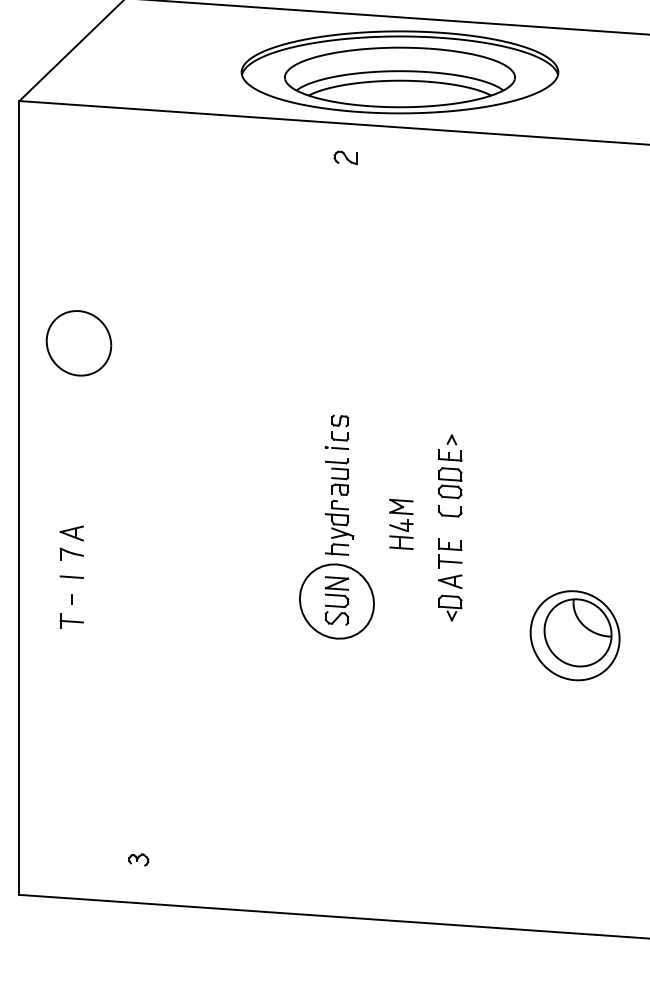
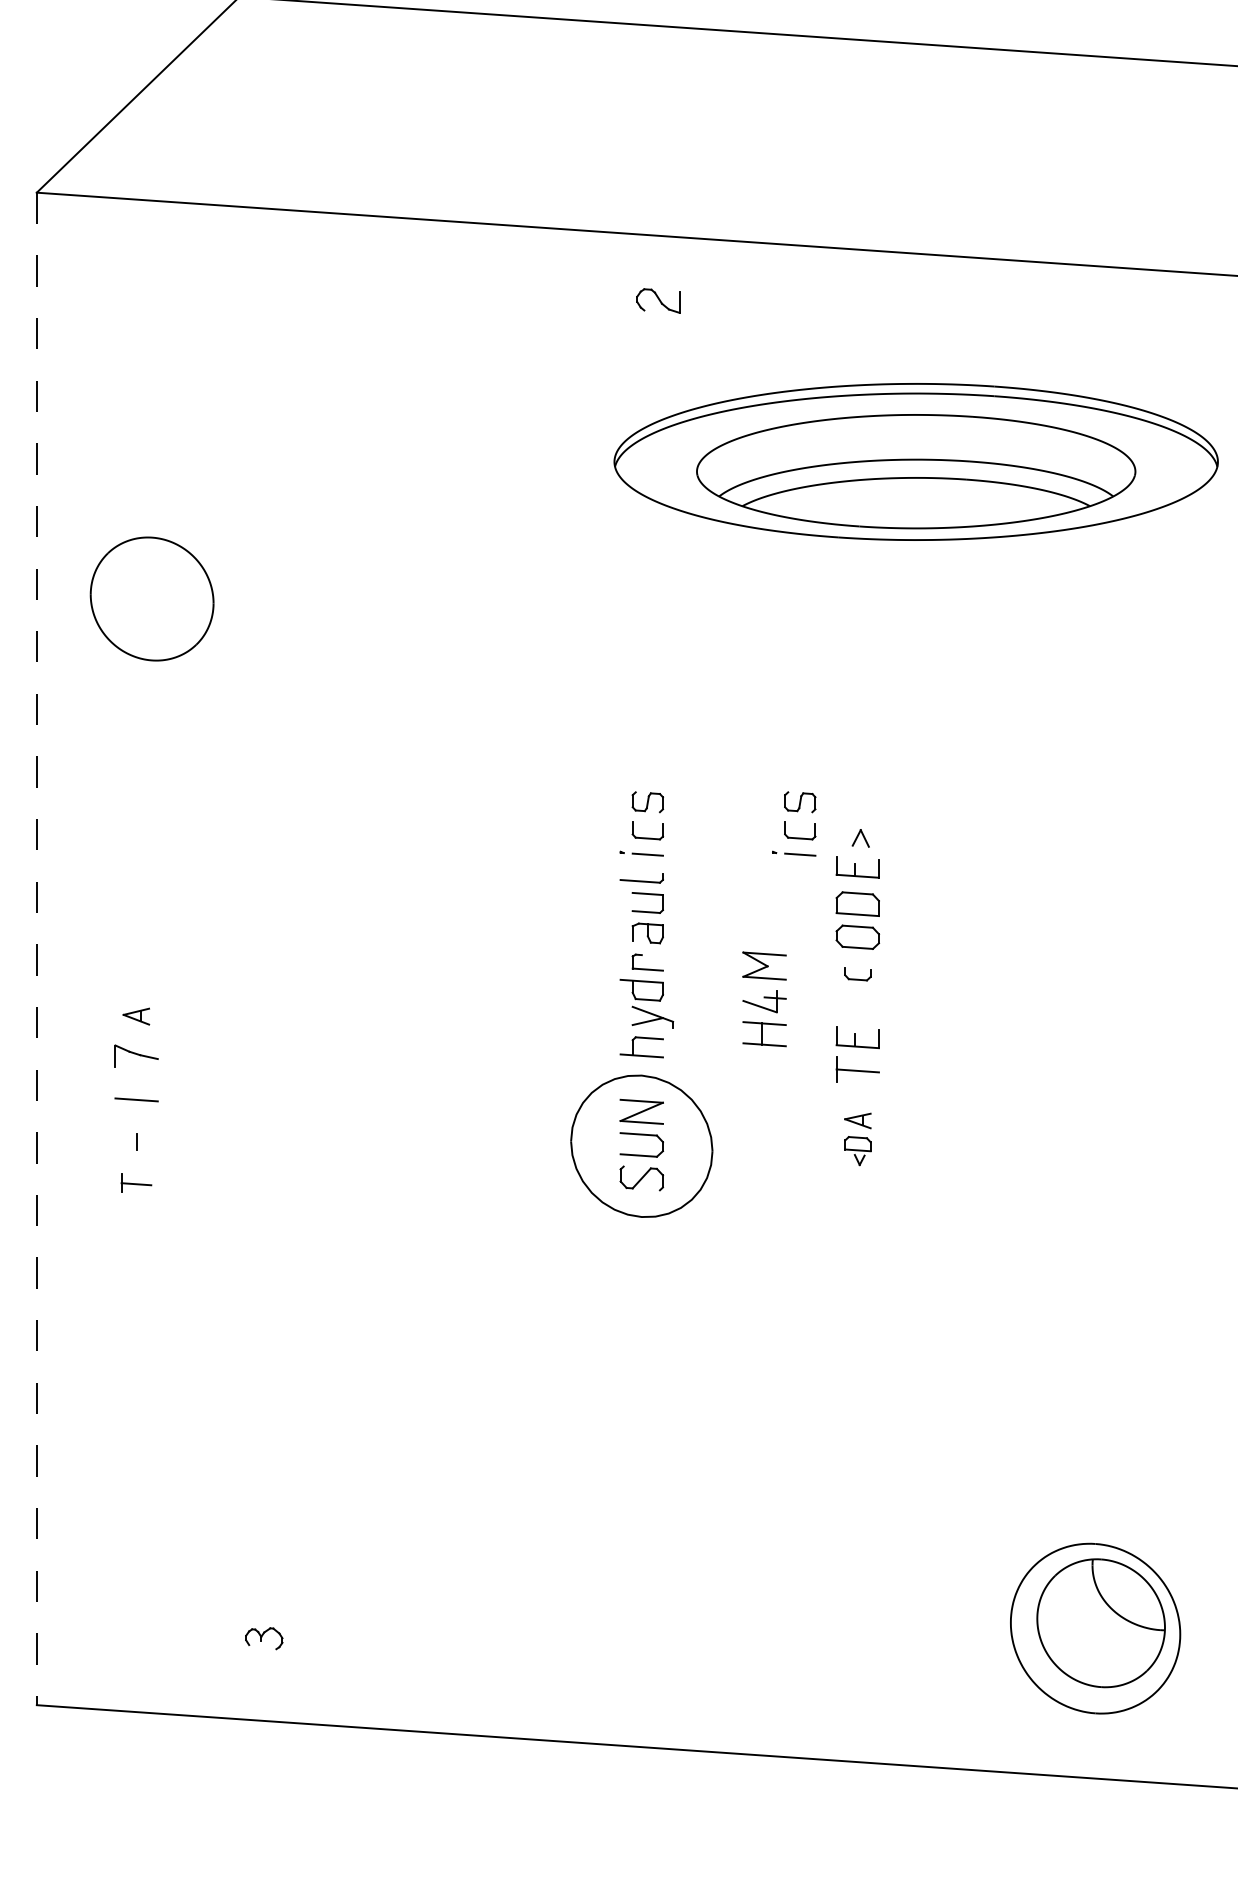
part: (399, 72) -> (915, 462), moved
part: (78, 343) -> (151, 599), moved
part: (416, 431) -> (793, 822), added
line: (19, 497) -> (36, 948), solid -> dashed
part: (450, 511) -> (858, 974), size x0.6
part: (71, 533) -> (136, 1016), size x0.6
part: (450, 597) -> (858, 1138), size x0.6
part: (71, 620) -> (136, 1182), size x0.7
part: (574, 635) -> (1094, 1628), moved

